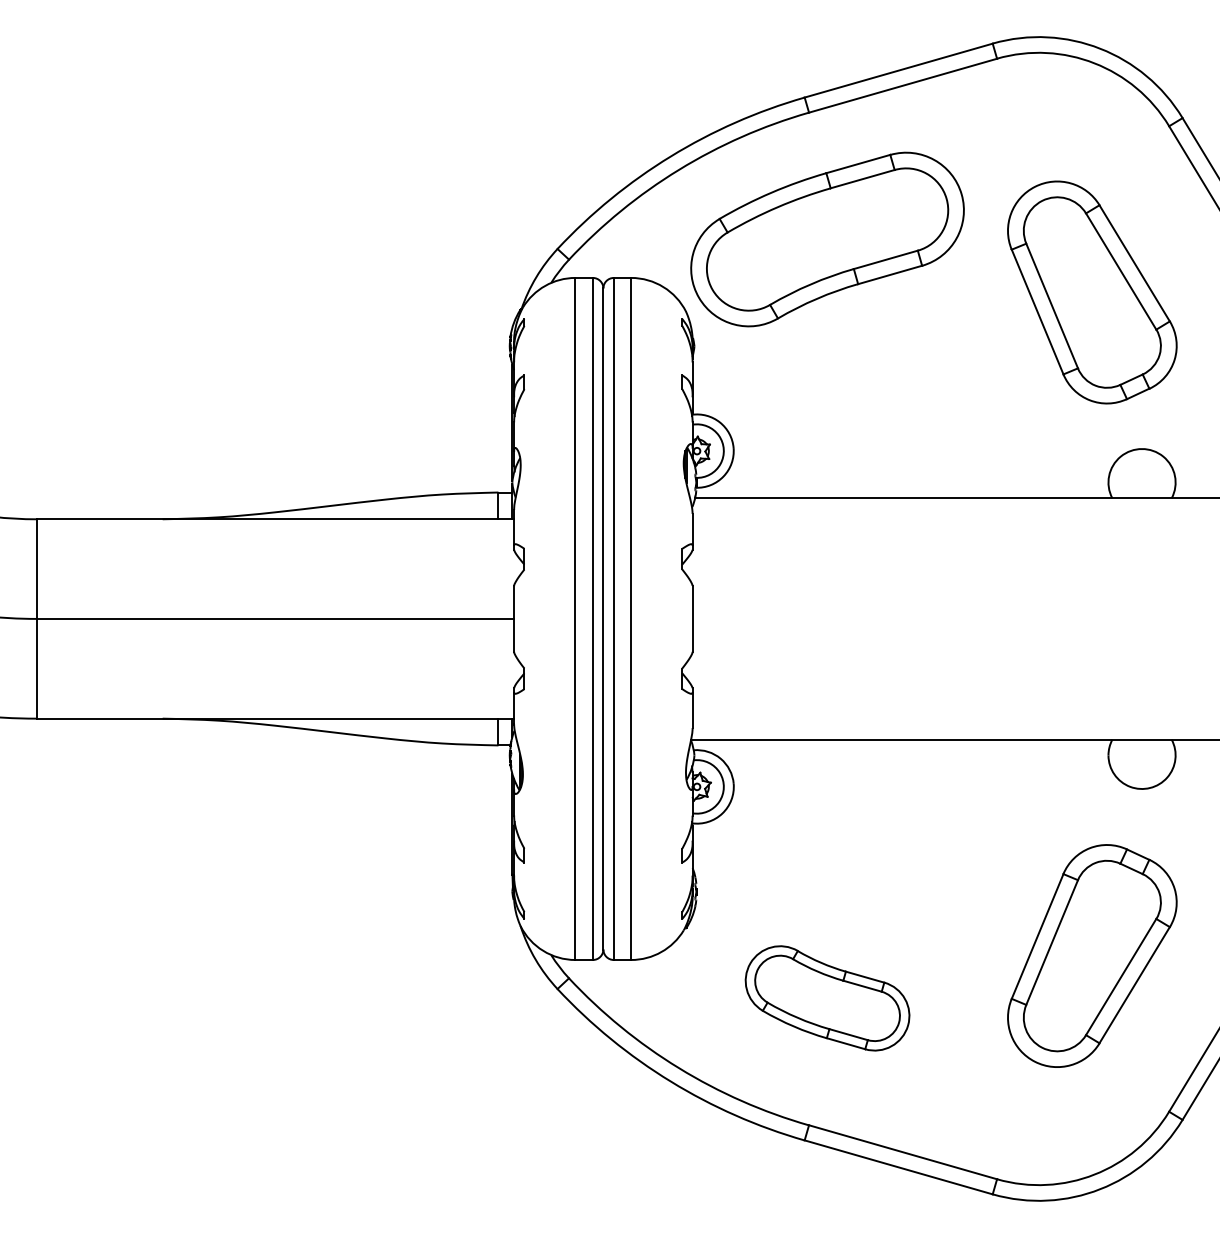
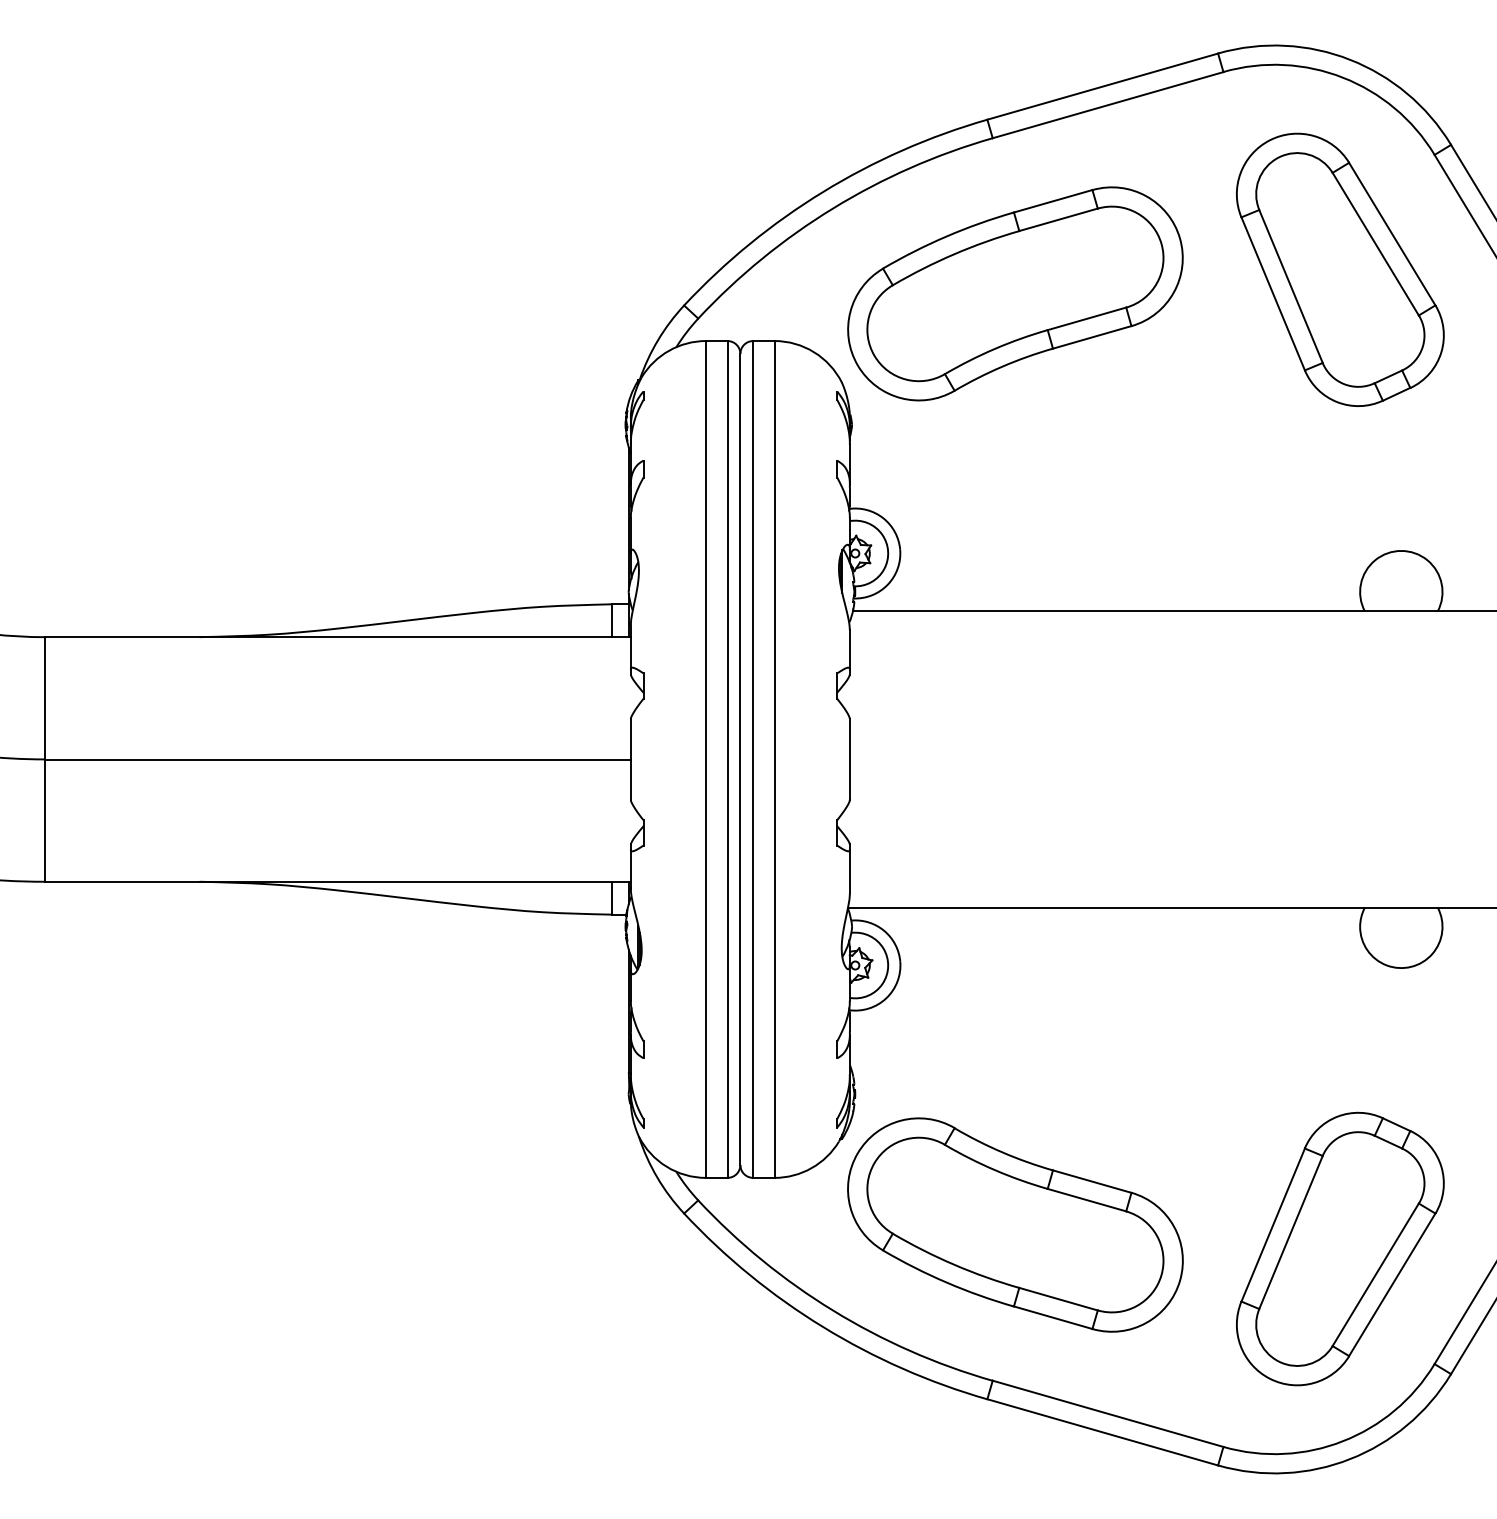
part: (1092, 292) -> (1340, 269), moved
part: (1092, 955) -> (1340, 1248), moved
part: (827, 997) -> (1015, 1224), size x1.67

